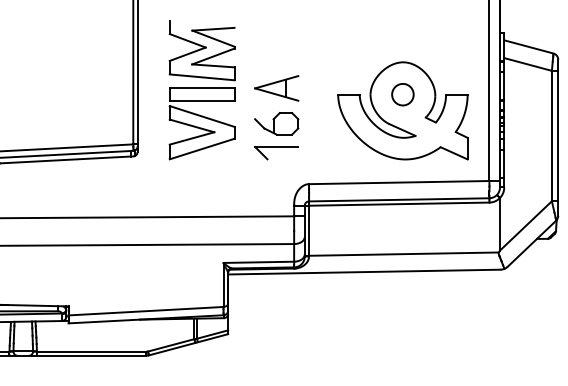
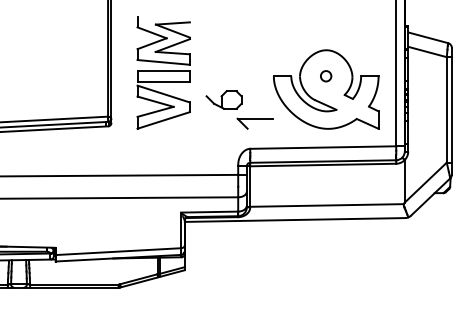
part: (275, 88) -> (223, 71), removed
part: (402, 93) -> (325, 75), size x0.6
part: (275, 152) -> (254, 123), moved

